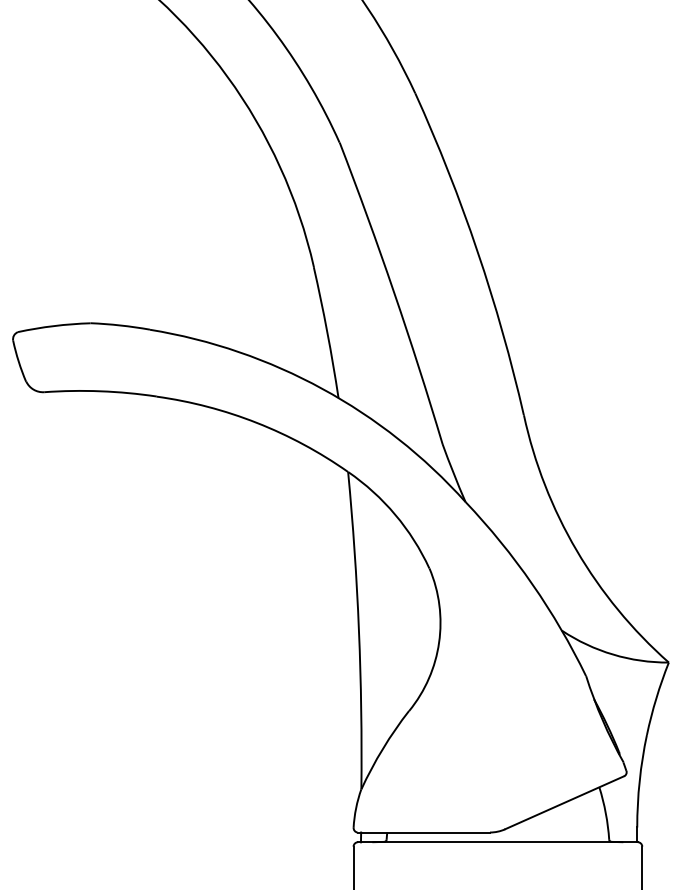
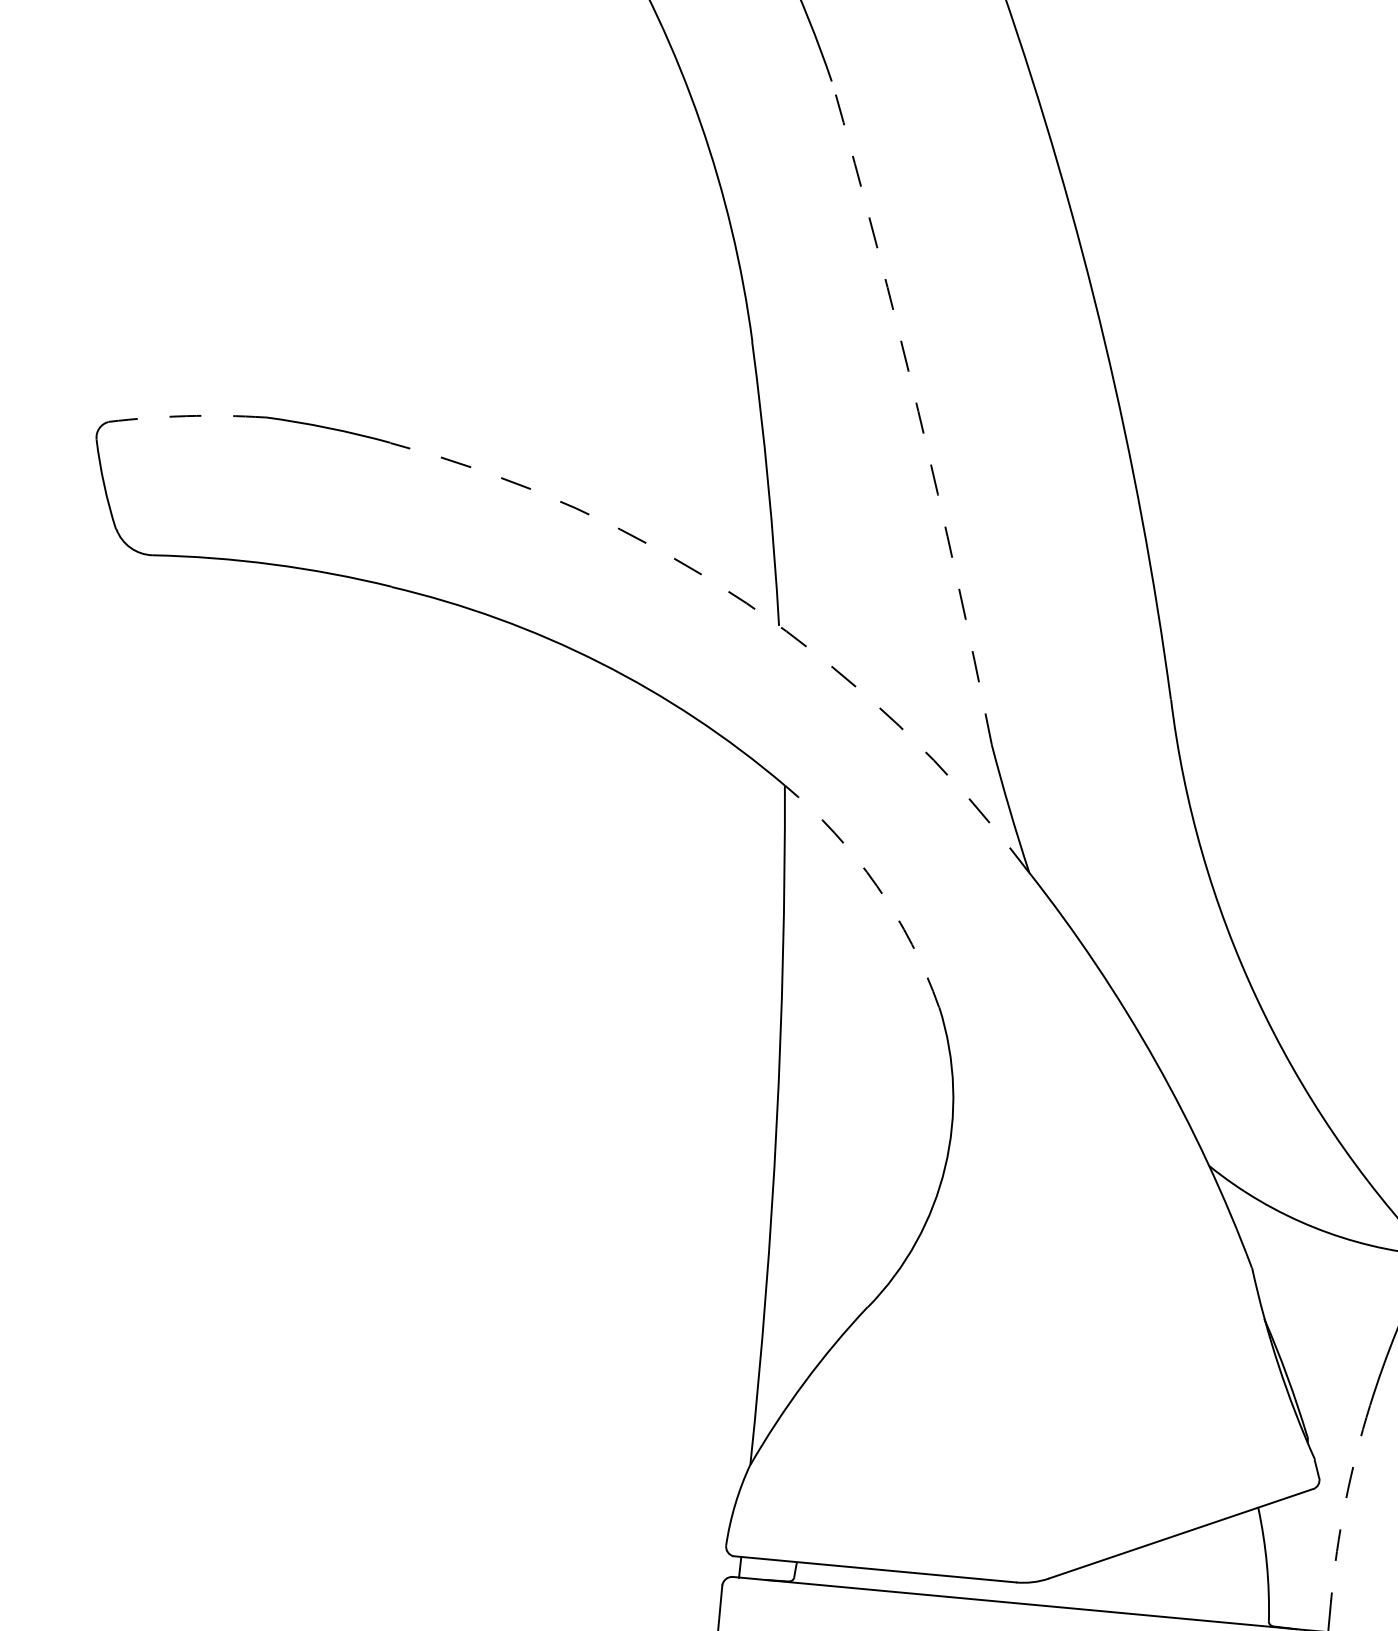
arc: (394, 292) -> (919, 411), solid -> dashed
arc: (54, 326) -> (187, 417), solid -> dashed
arc: (322, 388) -> (746, 602), solid -> dashed
arc: (395, 514) -> (877, 885), solid -> dashed
arc: (639, 781) -> (1344, 1503), solid -> dashed

